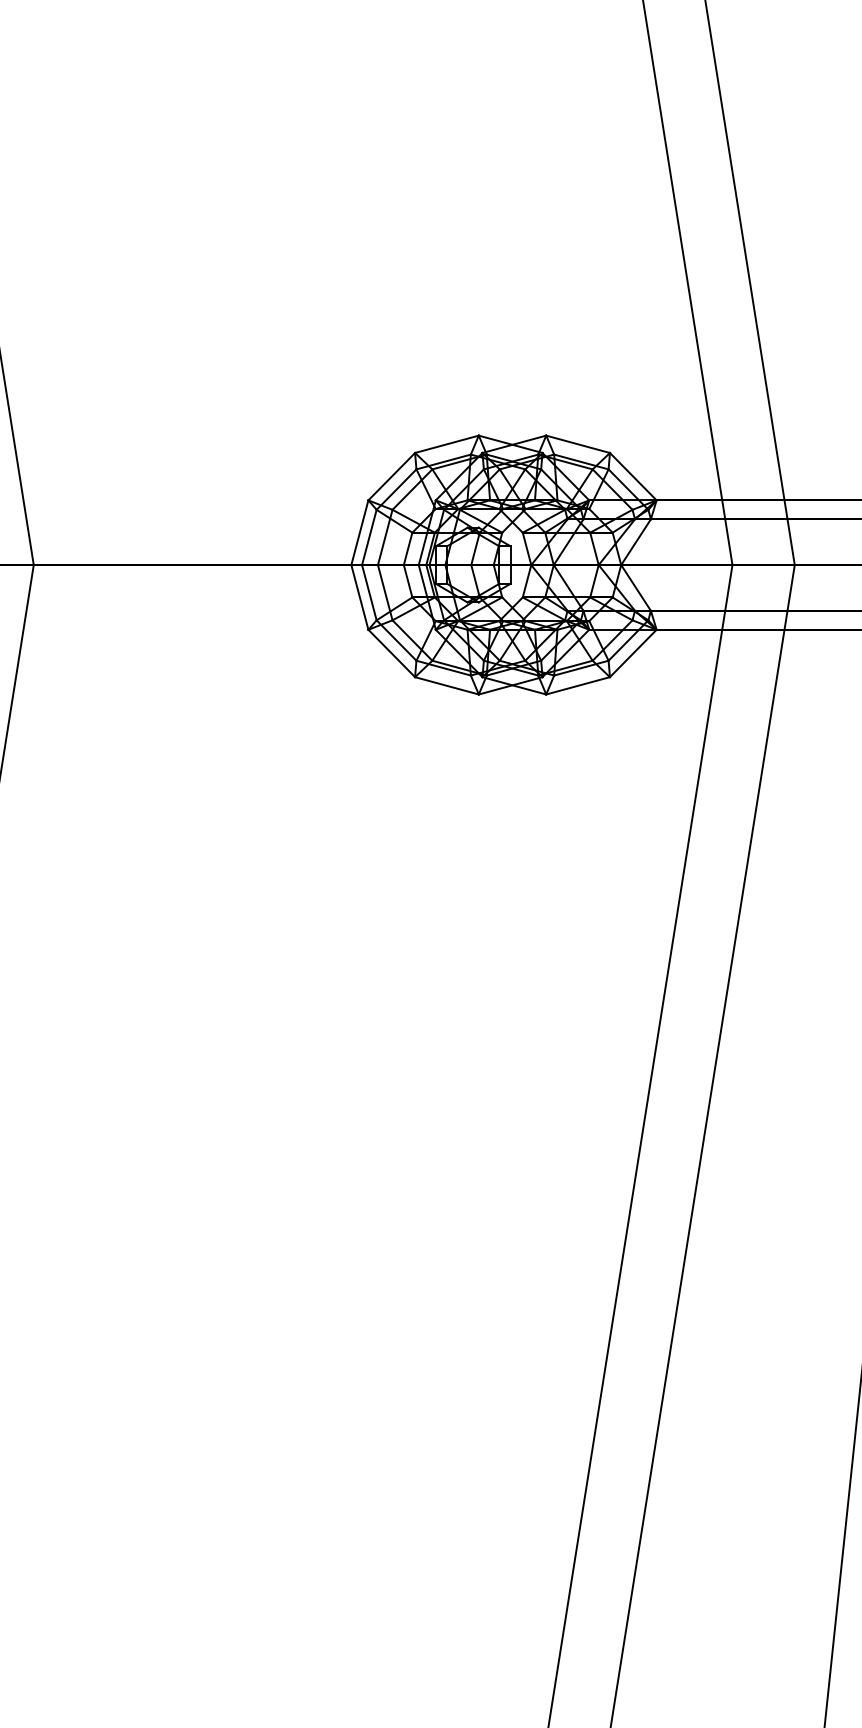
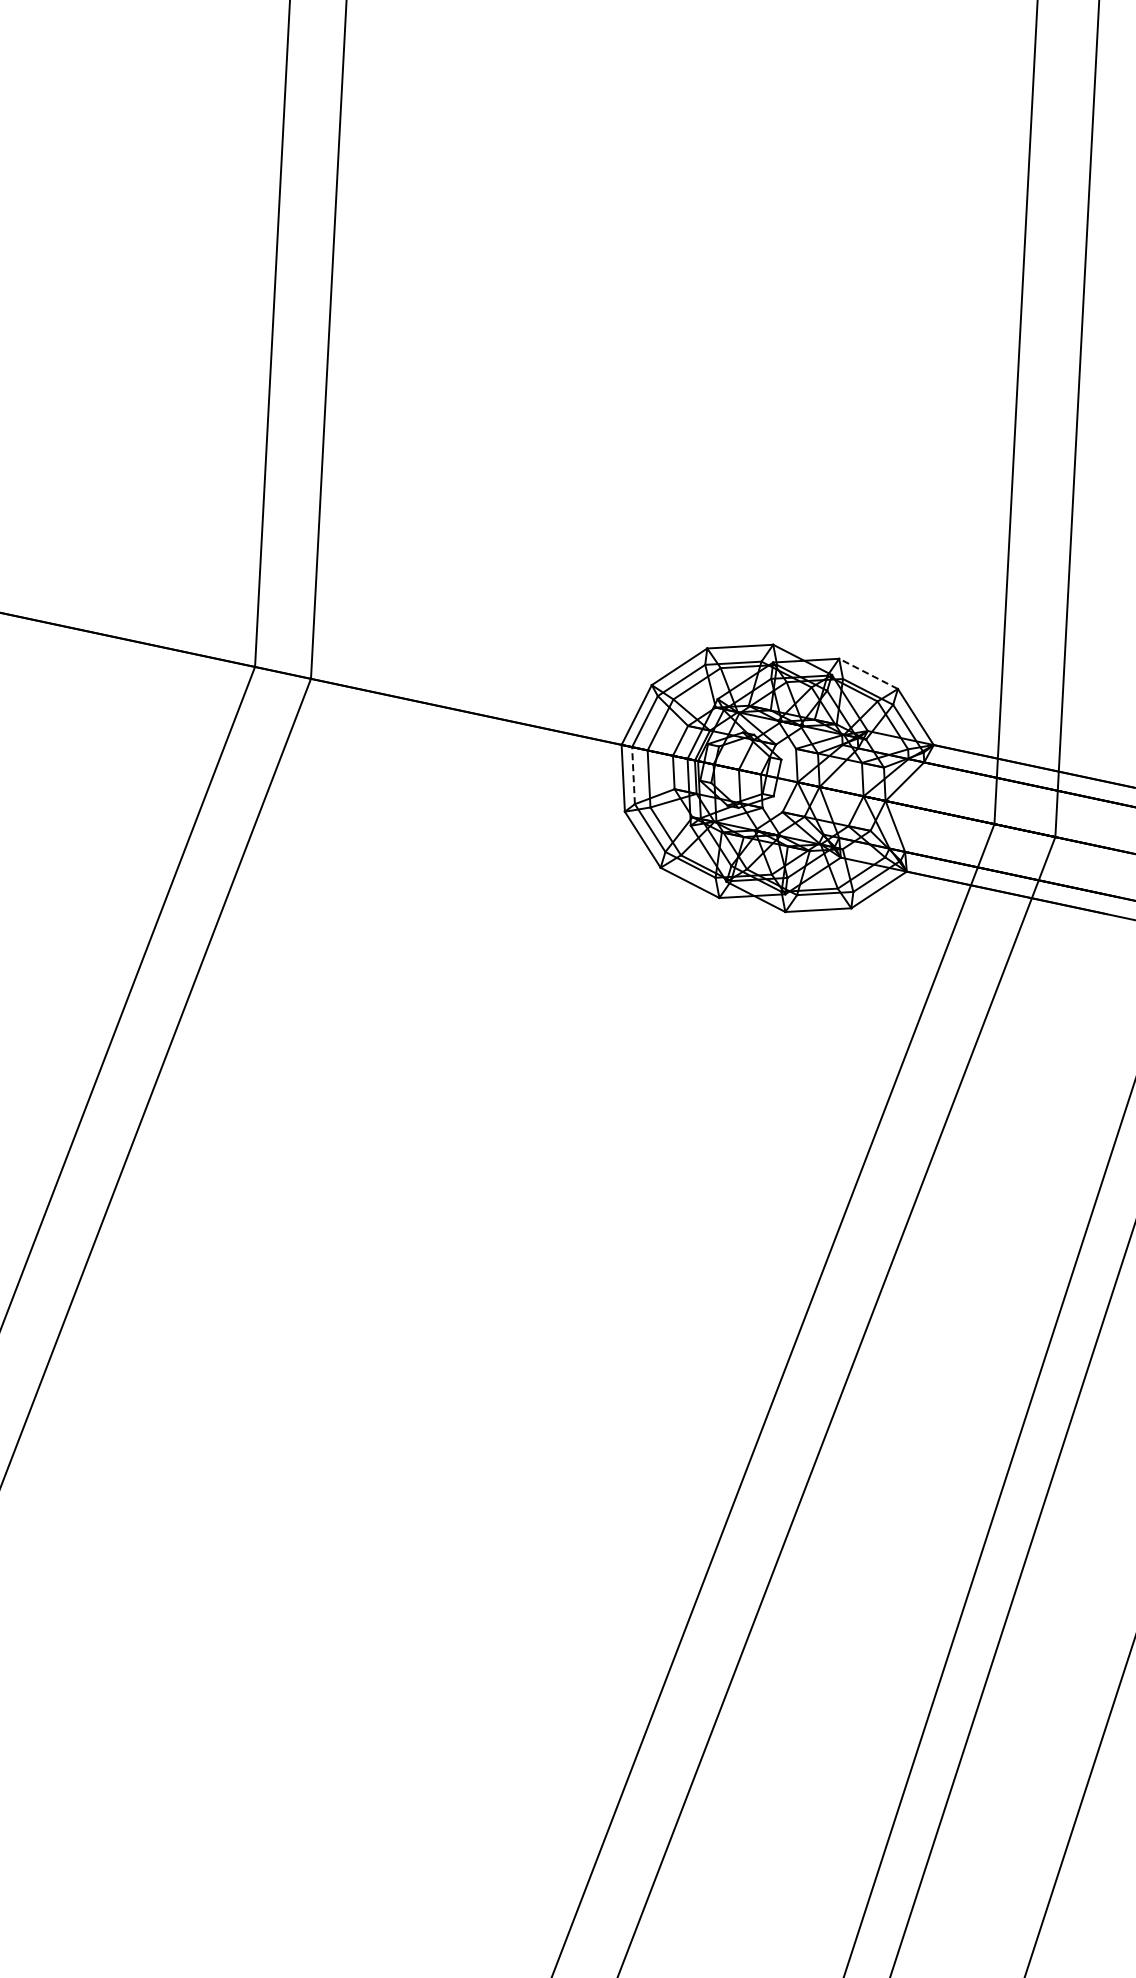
line: (577, 443) -> (868, 673), solid -> dashed
line: (369, 592) -> (633, 775), solid -> dashed

